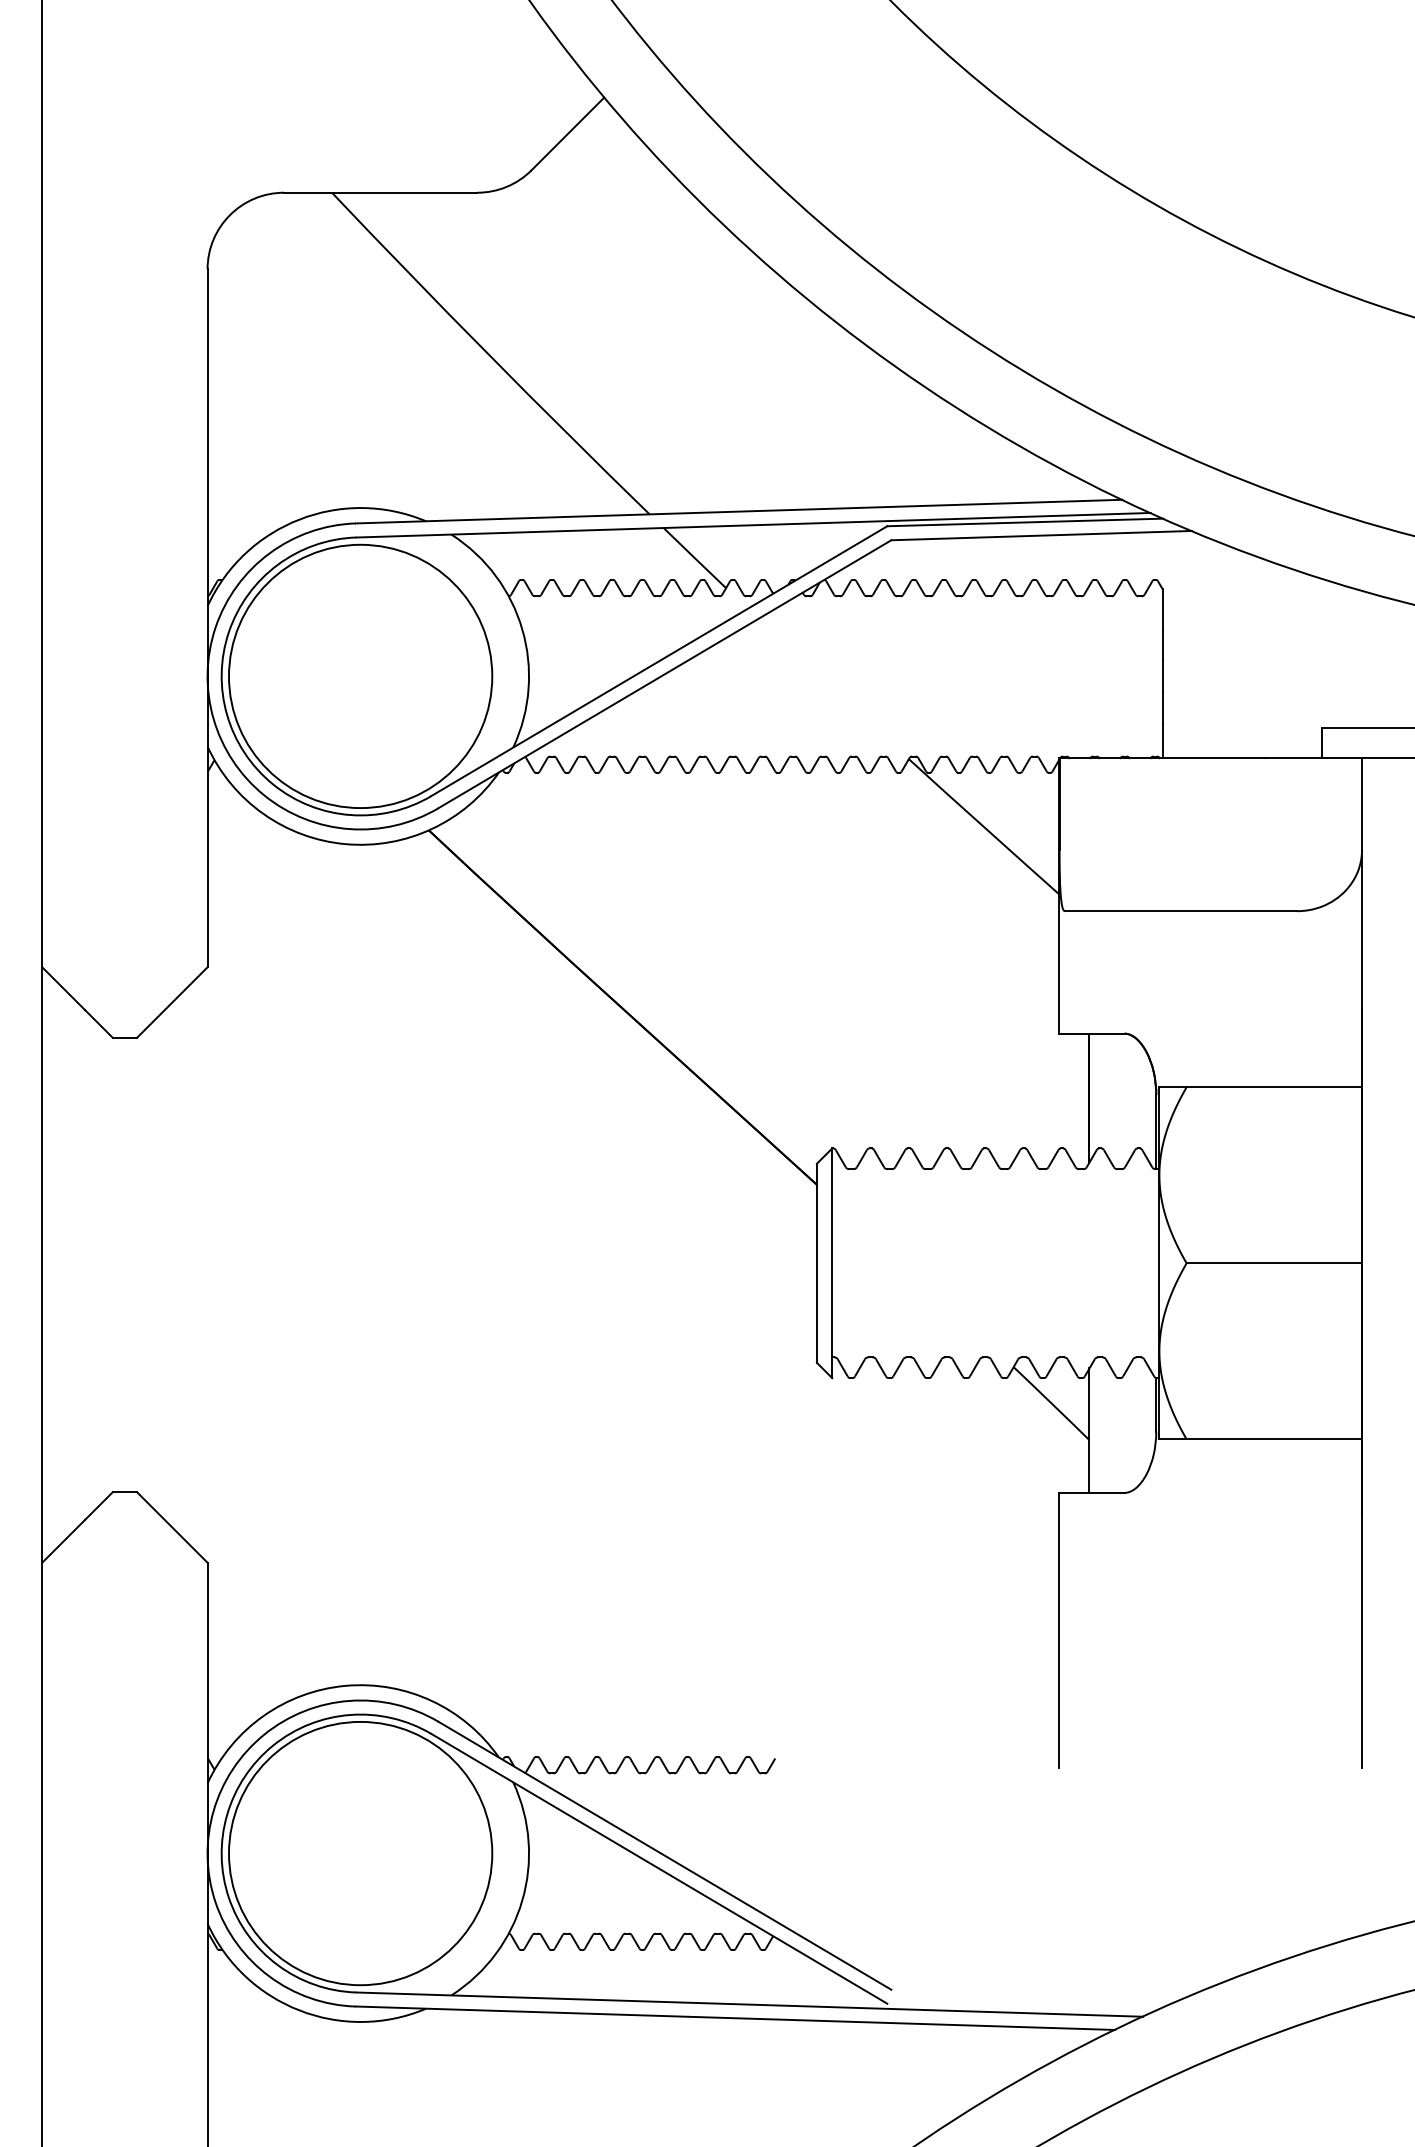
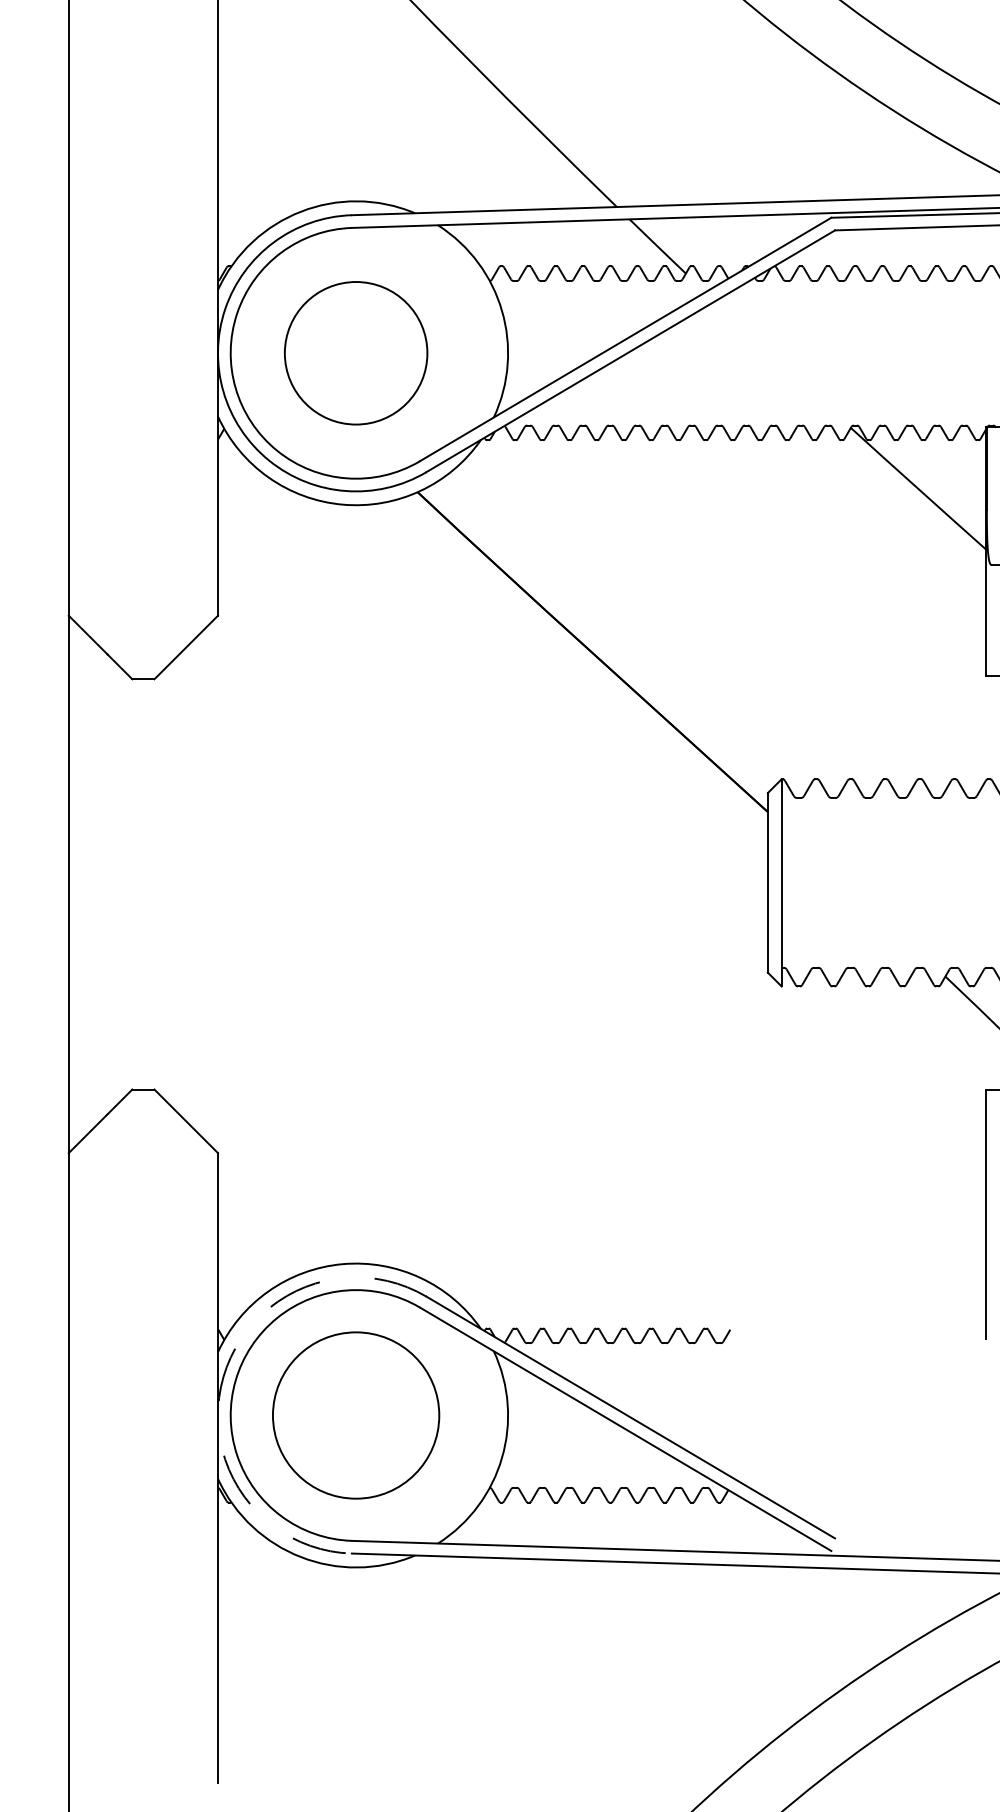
circle: (360, 676) -> (355, 353), size x0.6
arc: (213, 1810) -> (223, 1376), solid -> dashed
circle: (360, 1853) -> (355, 1415), size x0.7

